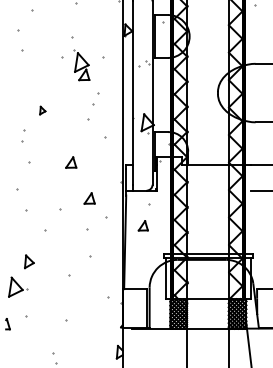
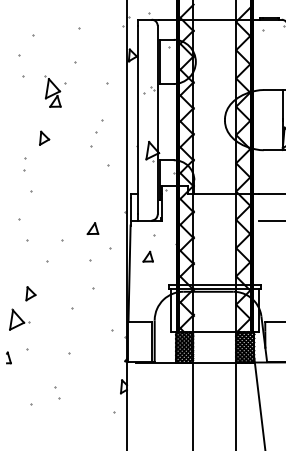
part: (81, 65) -> (52, 91), moved
part: (42, 109) -> (44, 137), size x1.67
part: (70, 162) -> (73, 191), removed

